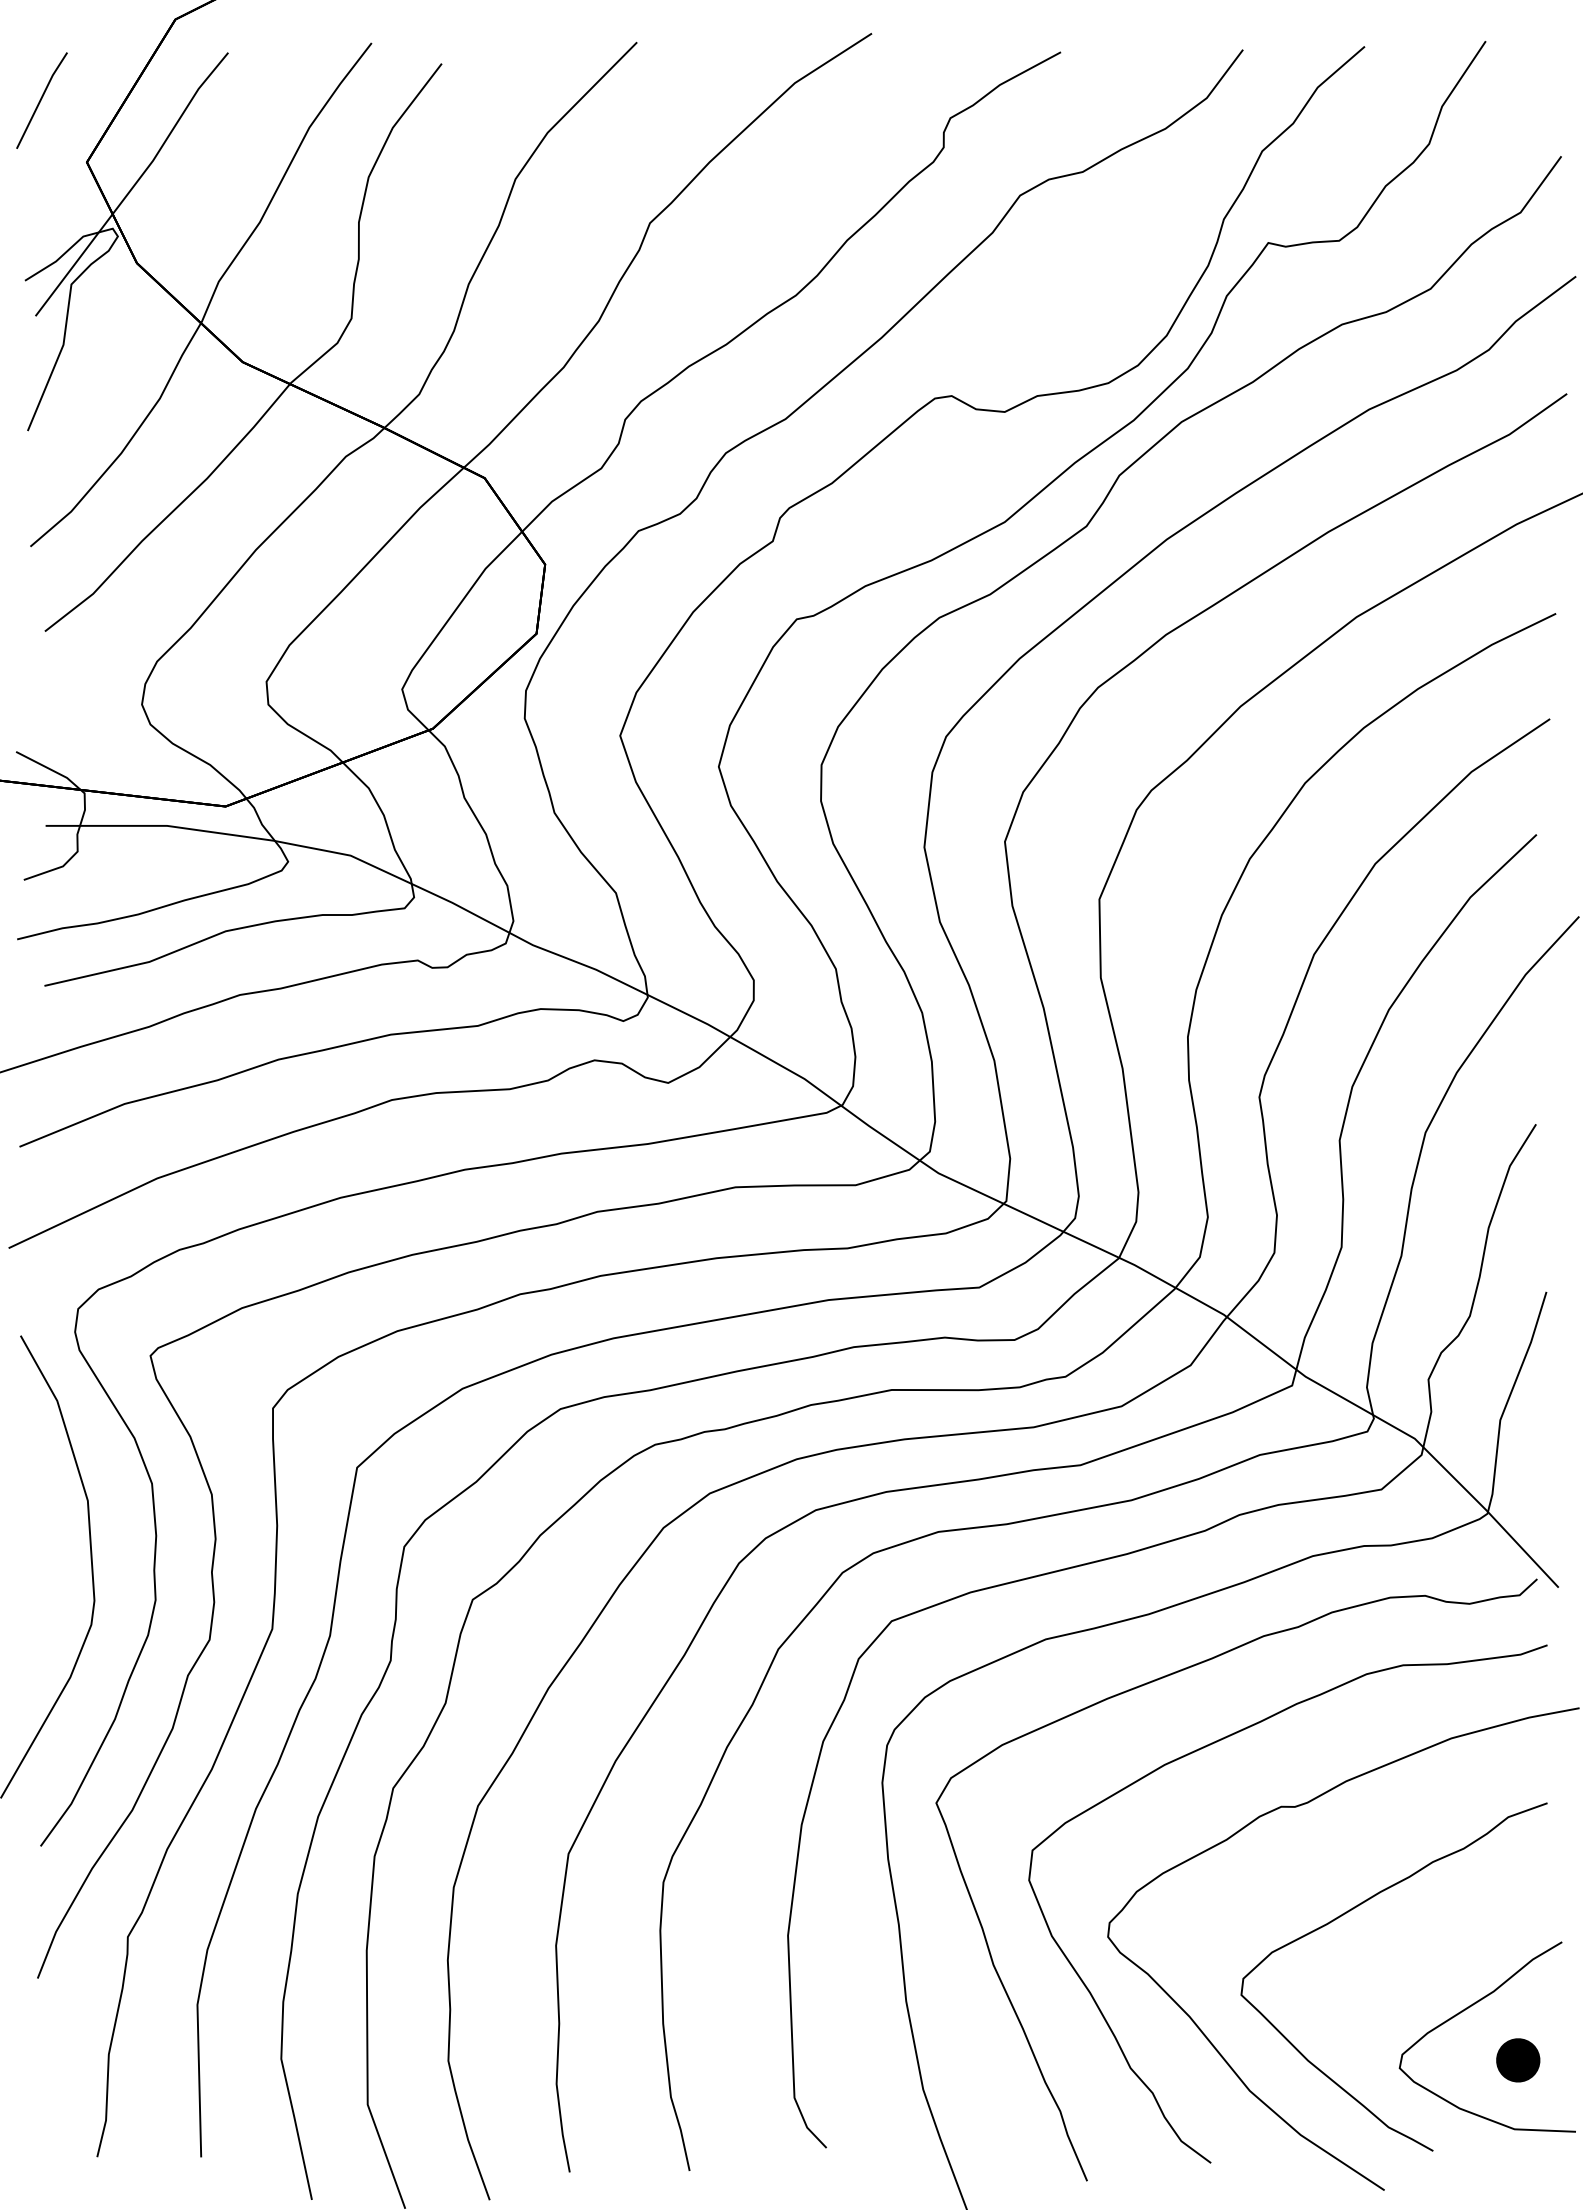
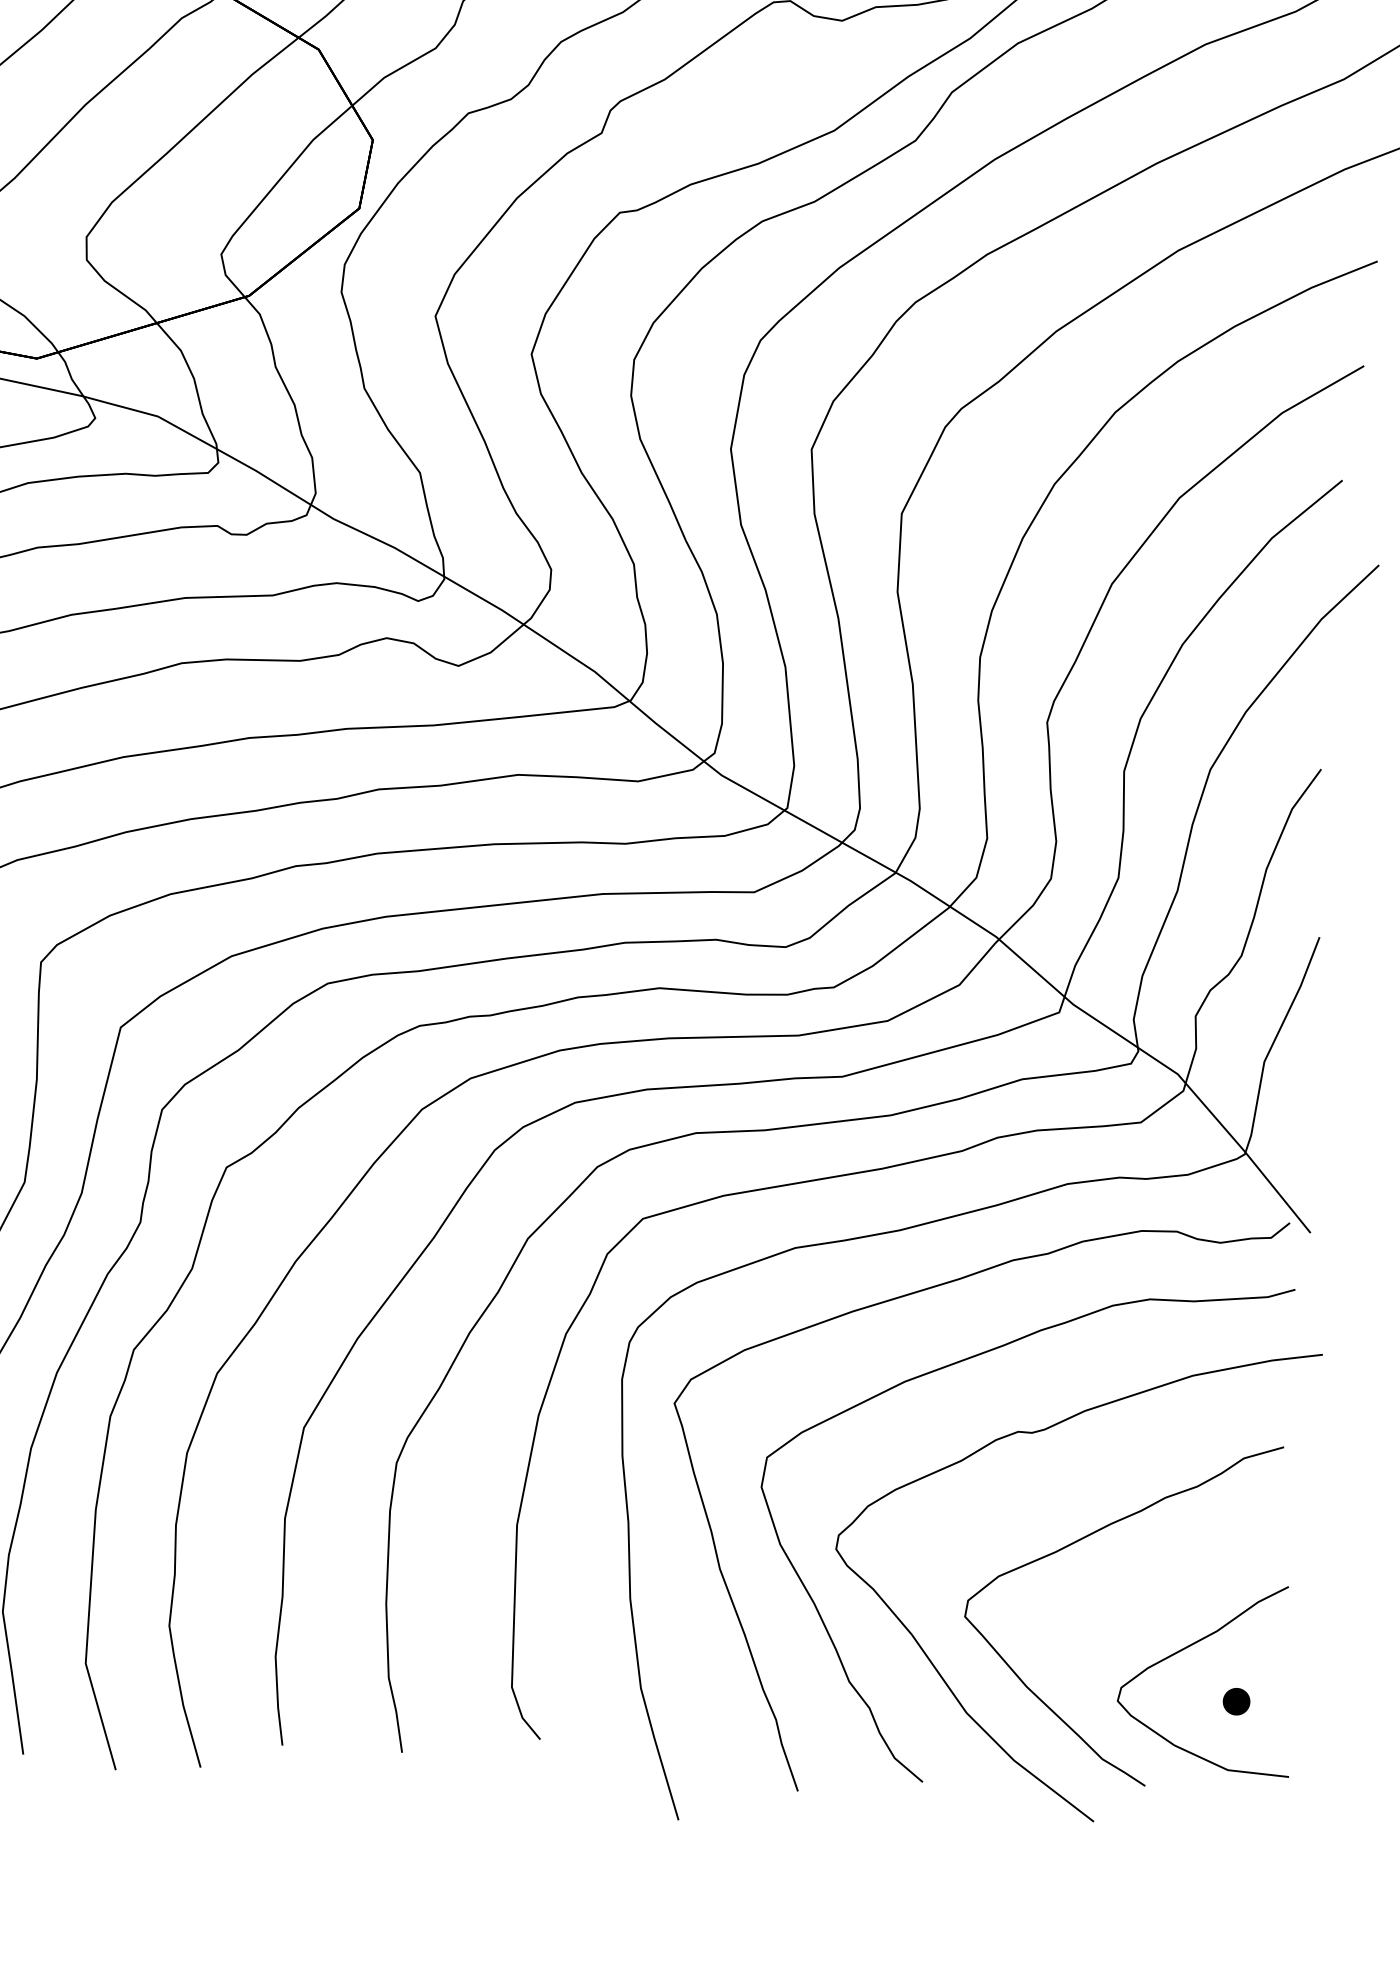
part: (1518, 2060) -> (1236, 1701), size x0.62

